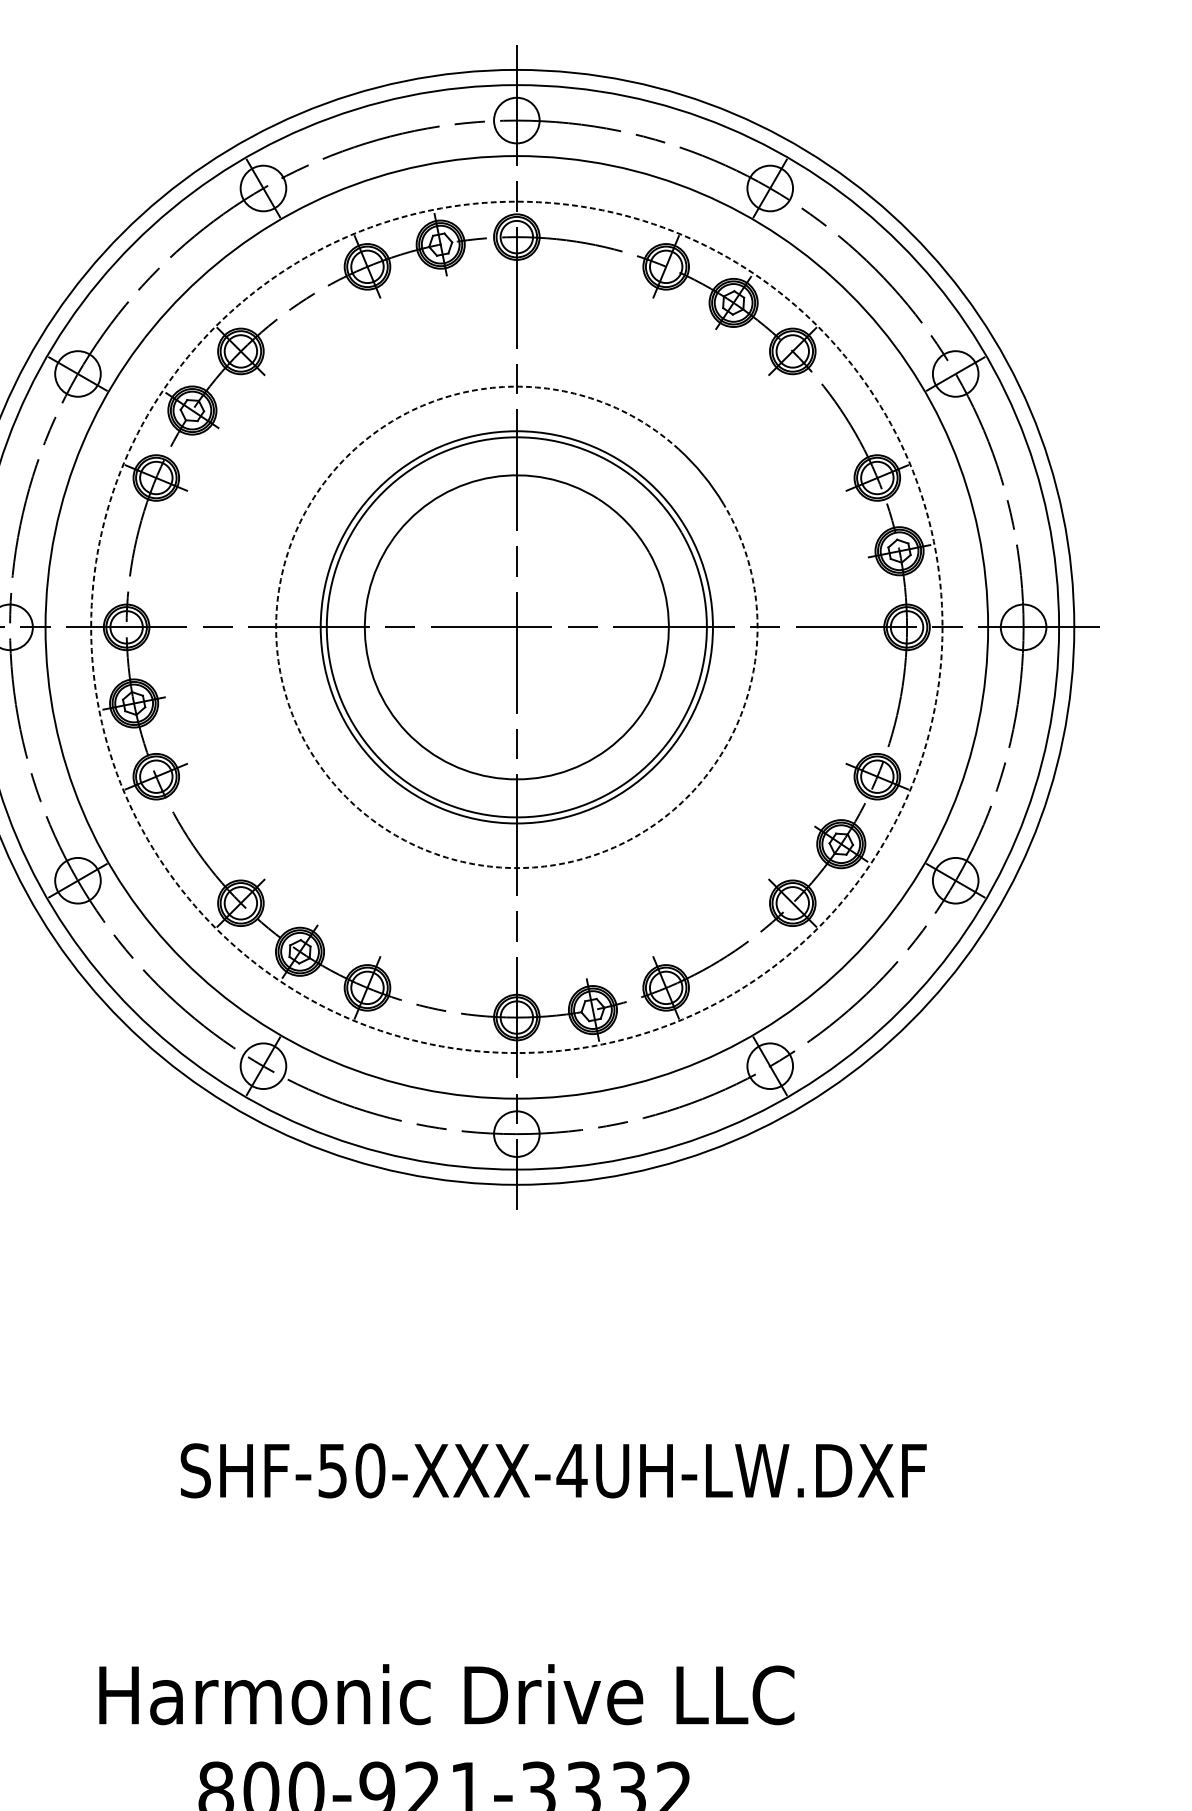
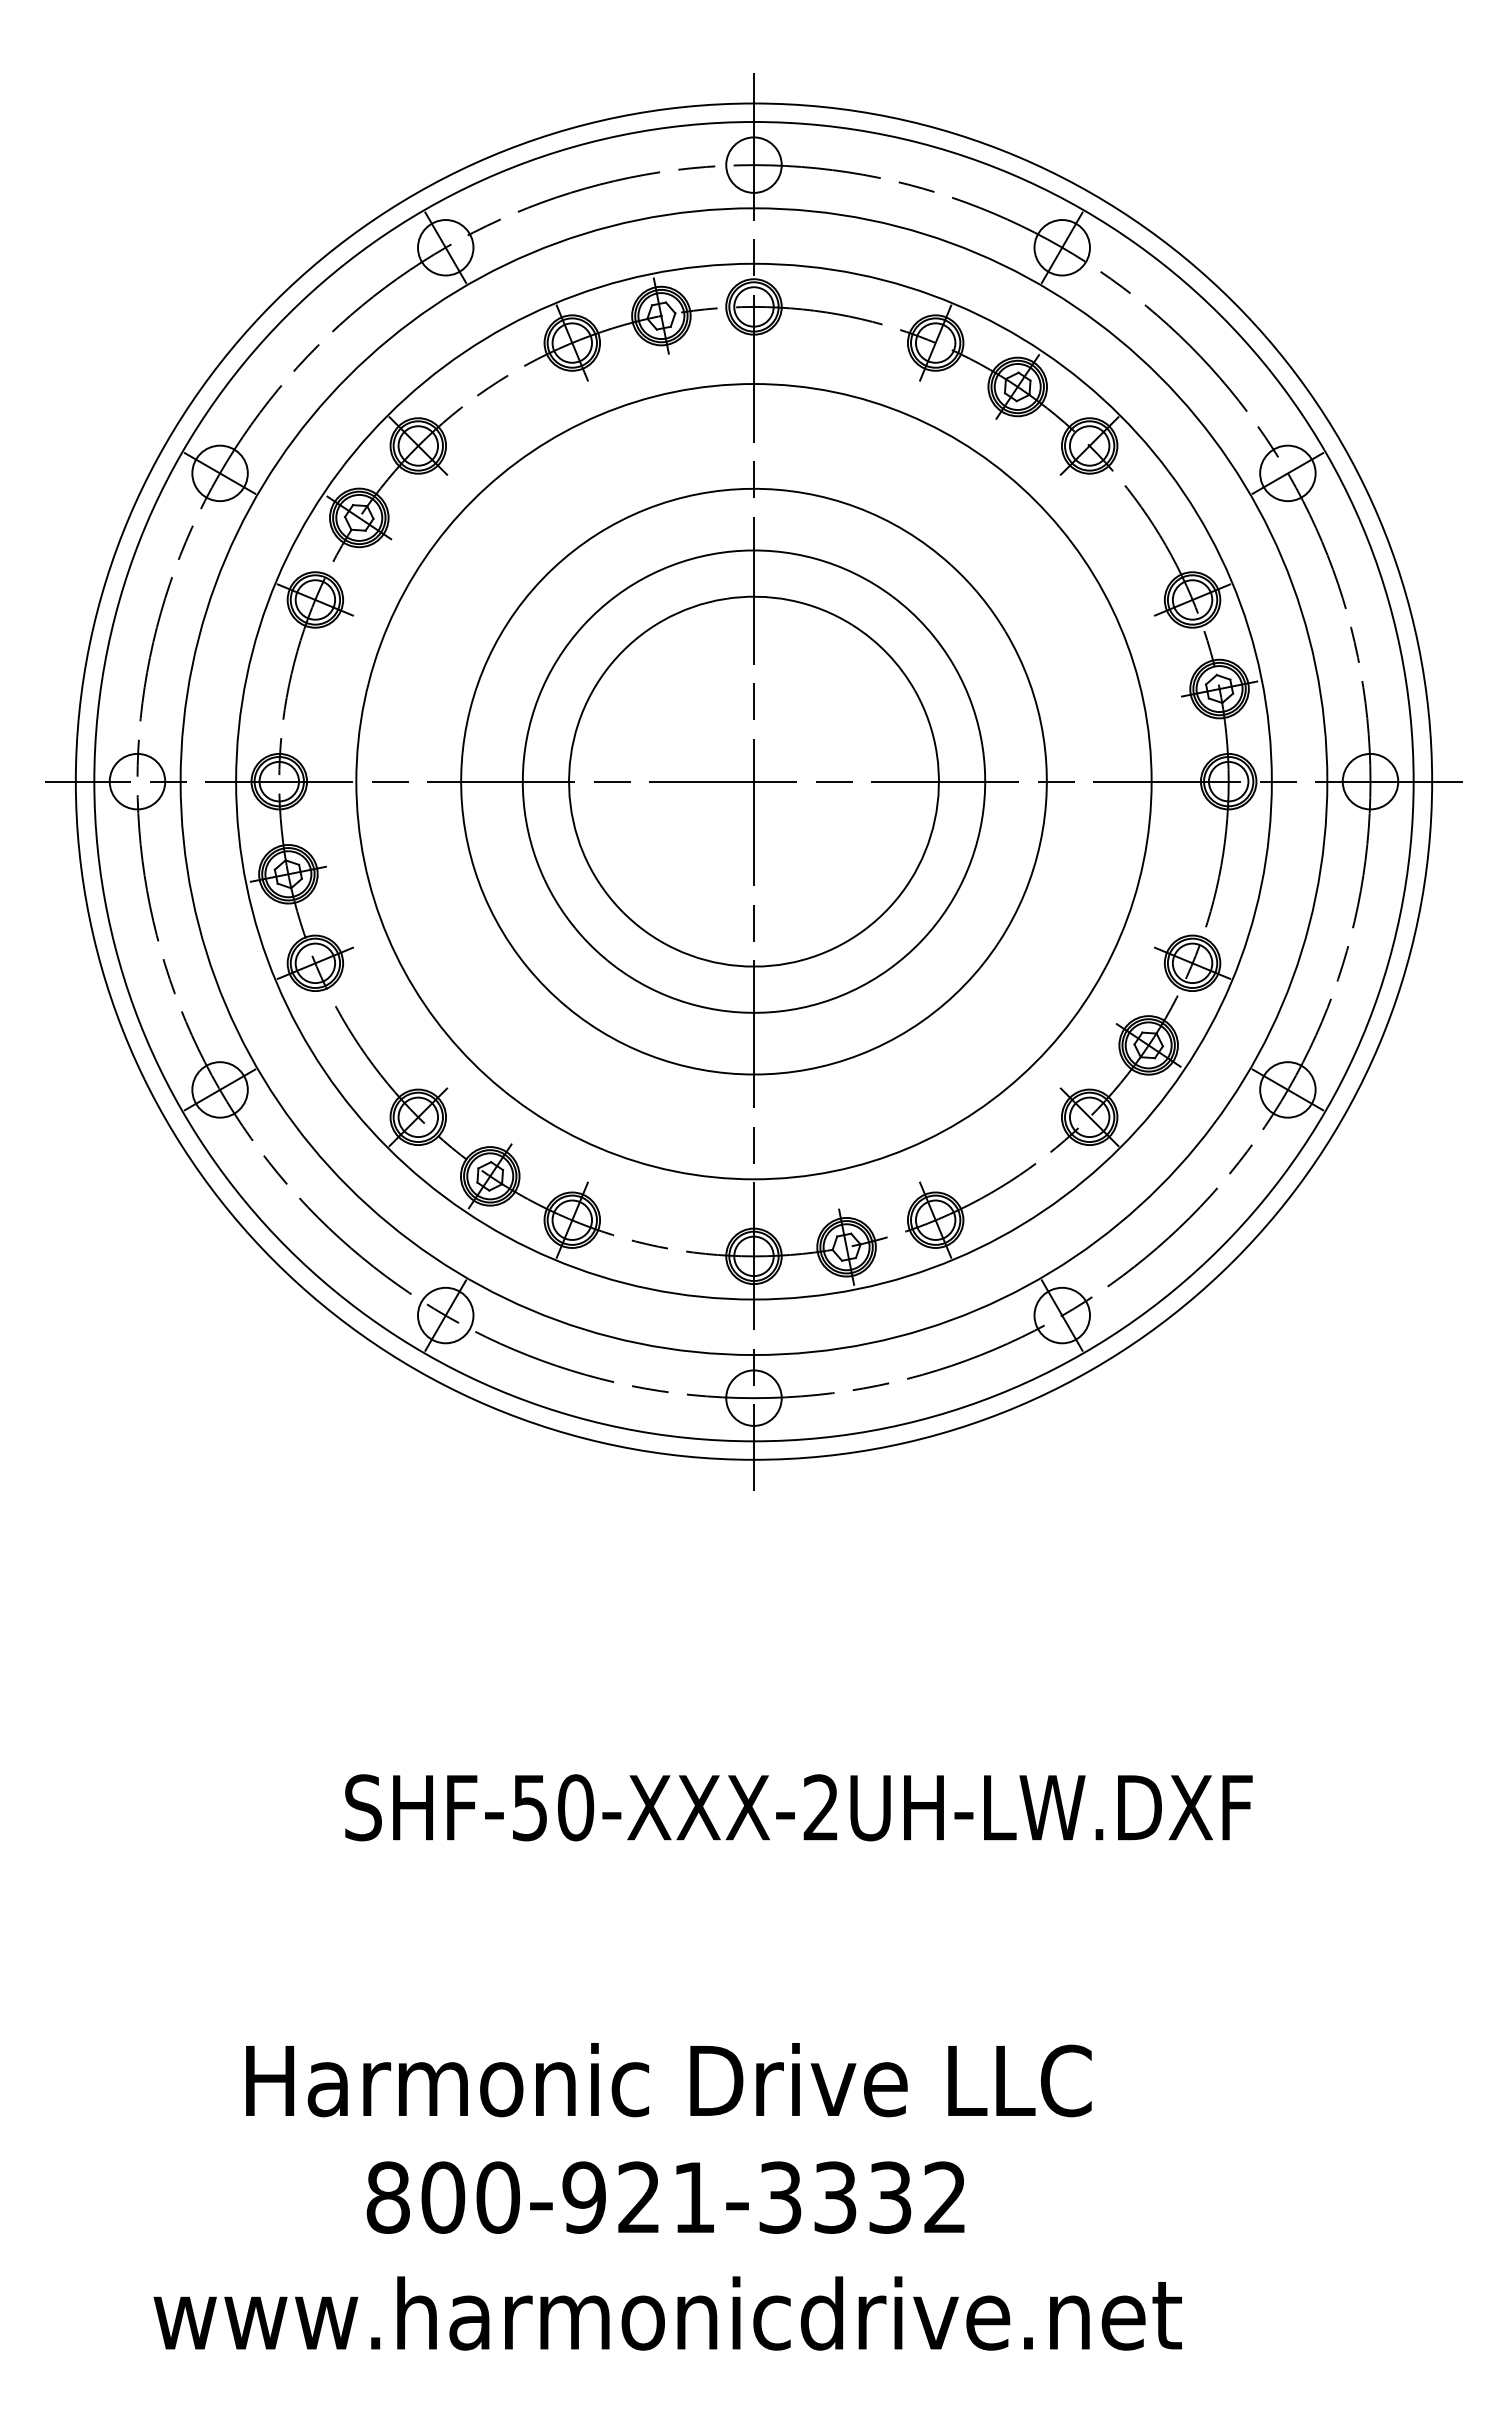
circle: (516, 627) -> (753, 781), dashed -> solid
circle: (516, 627) -> (753, 781), size x1.67
arc: (330, 779) -> (527, 966), dashed -> solid
text: (572, 1470) -> (821, 1807), SHF-50-XXX-4UH-LW.DXF -> SHF-50-XXX-2UH-LW.DXF

